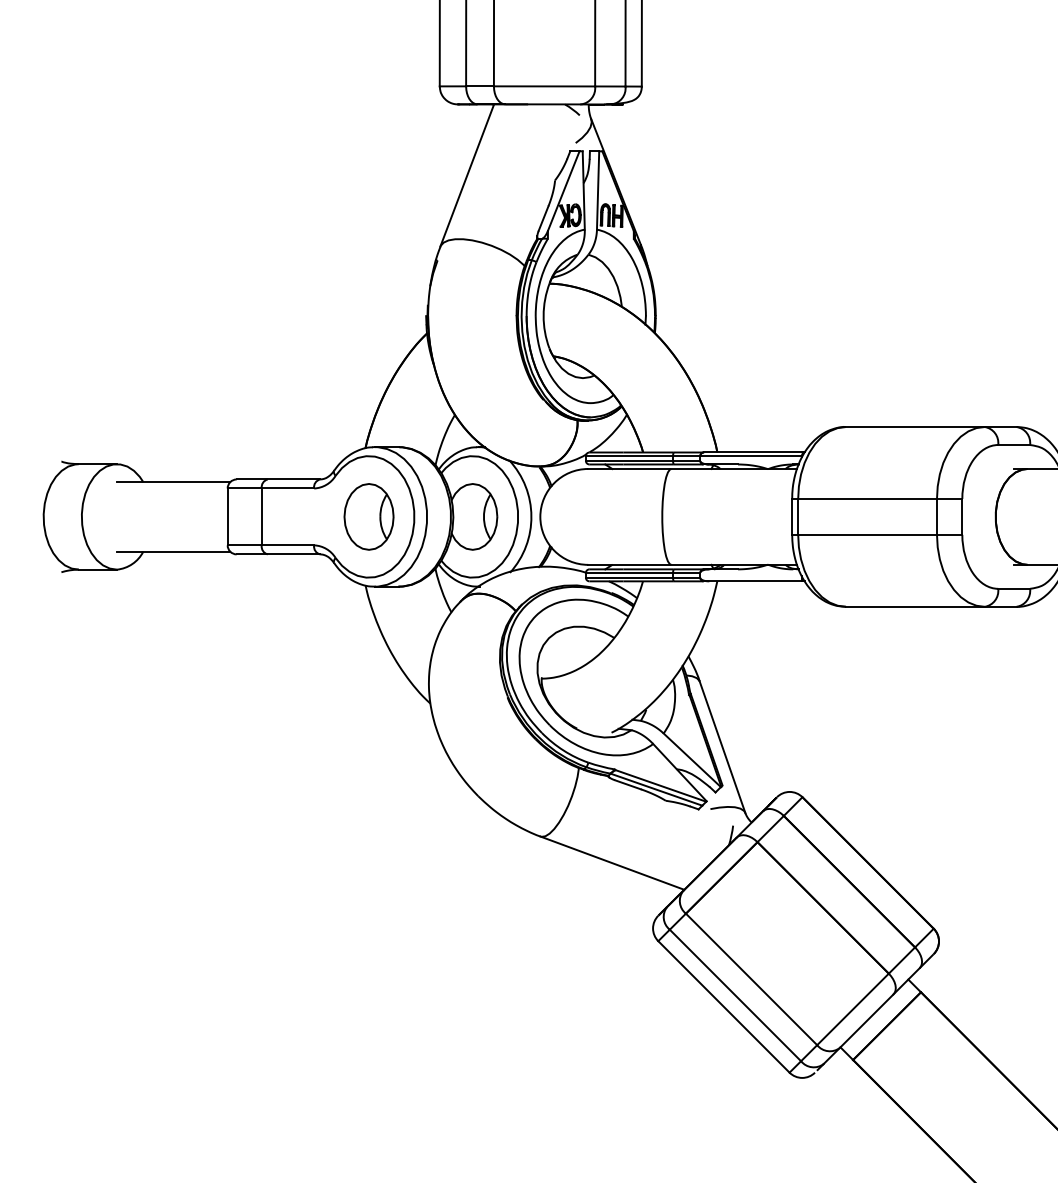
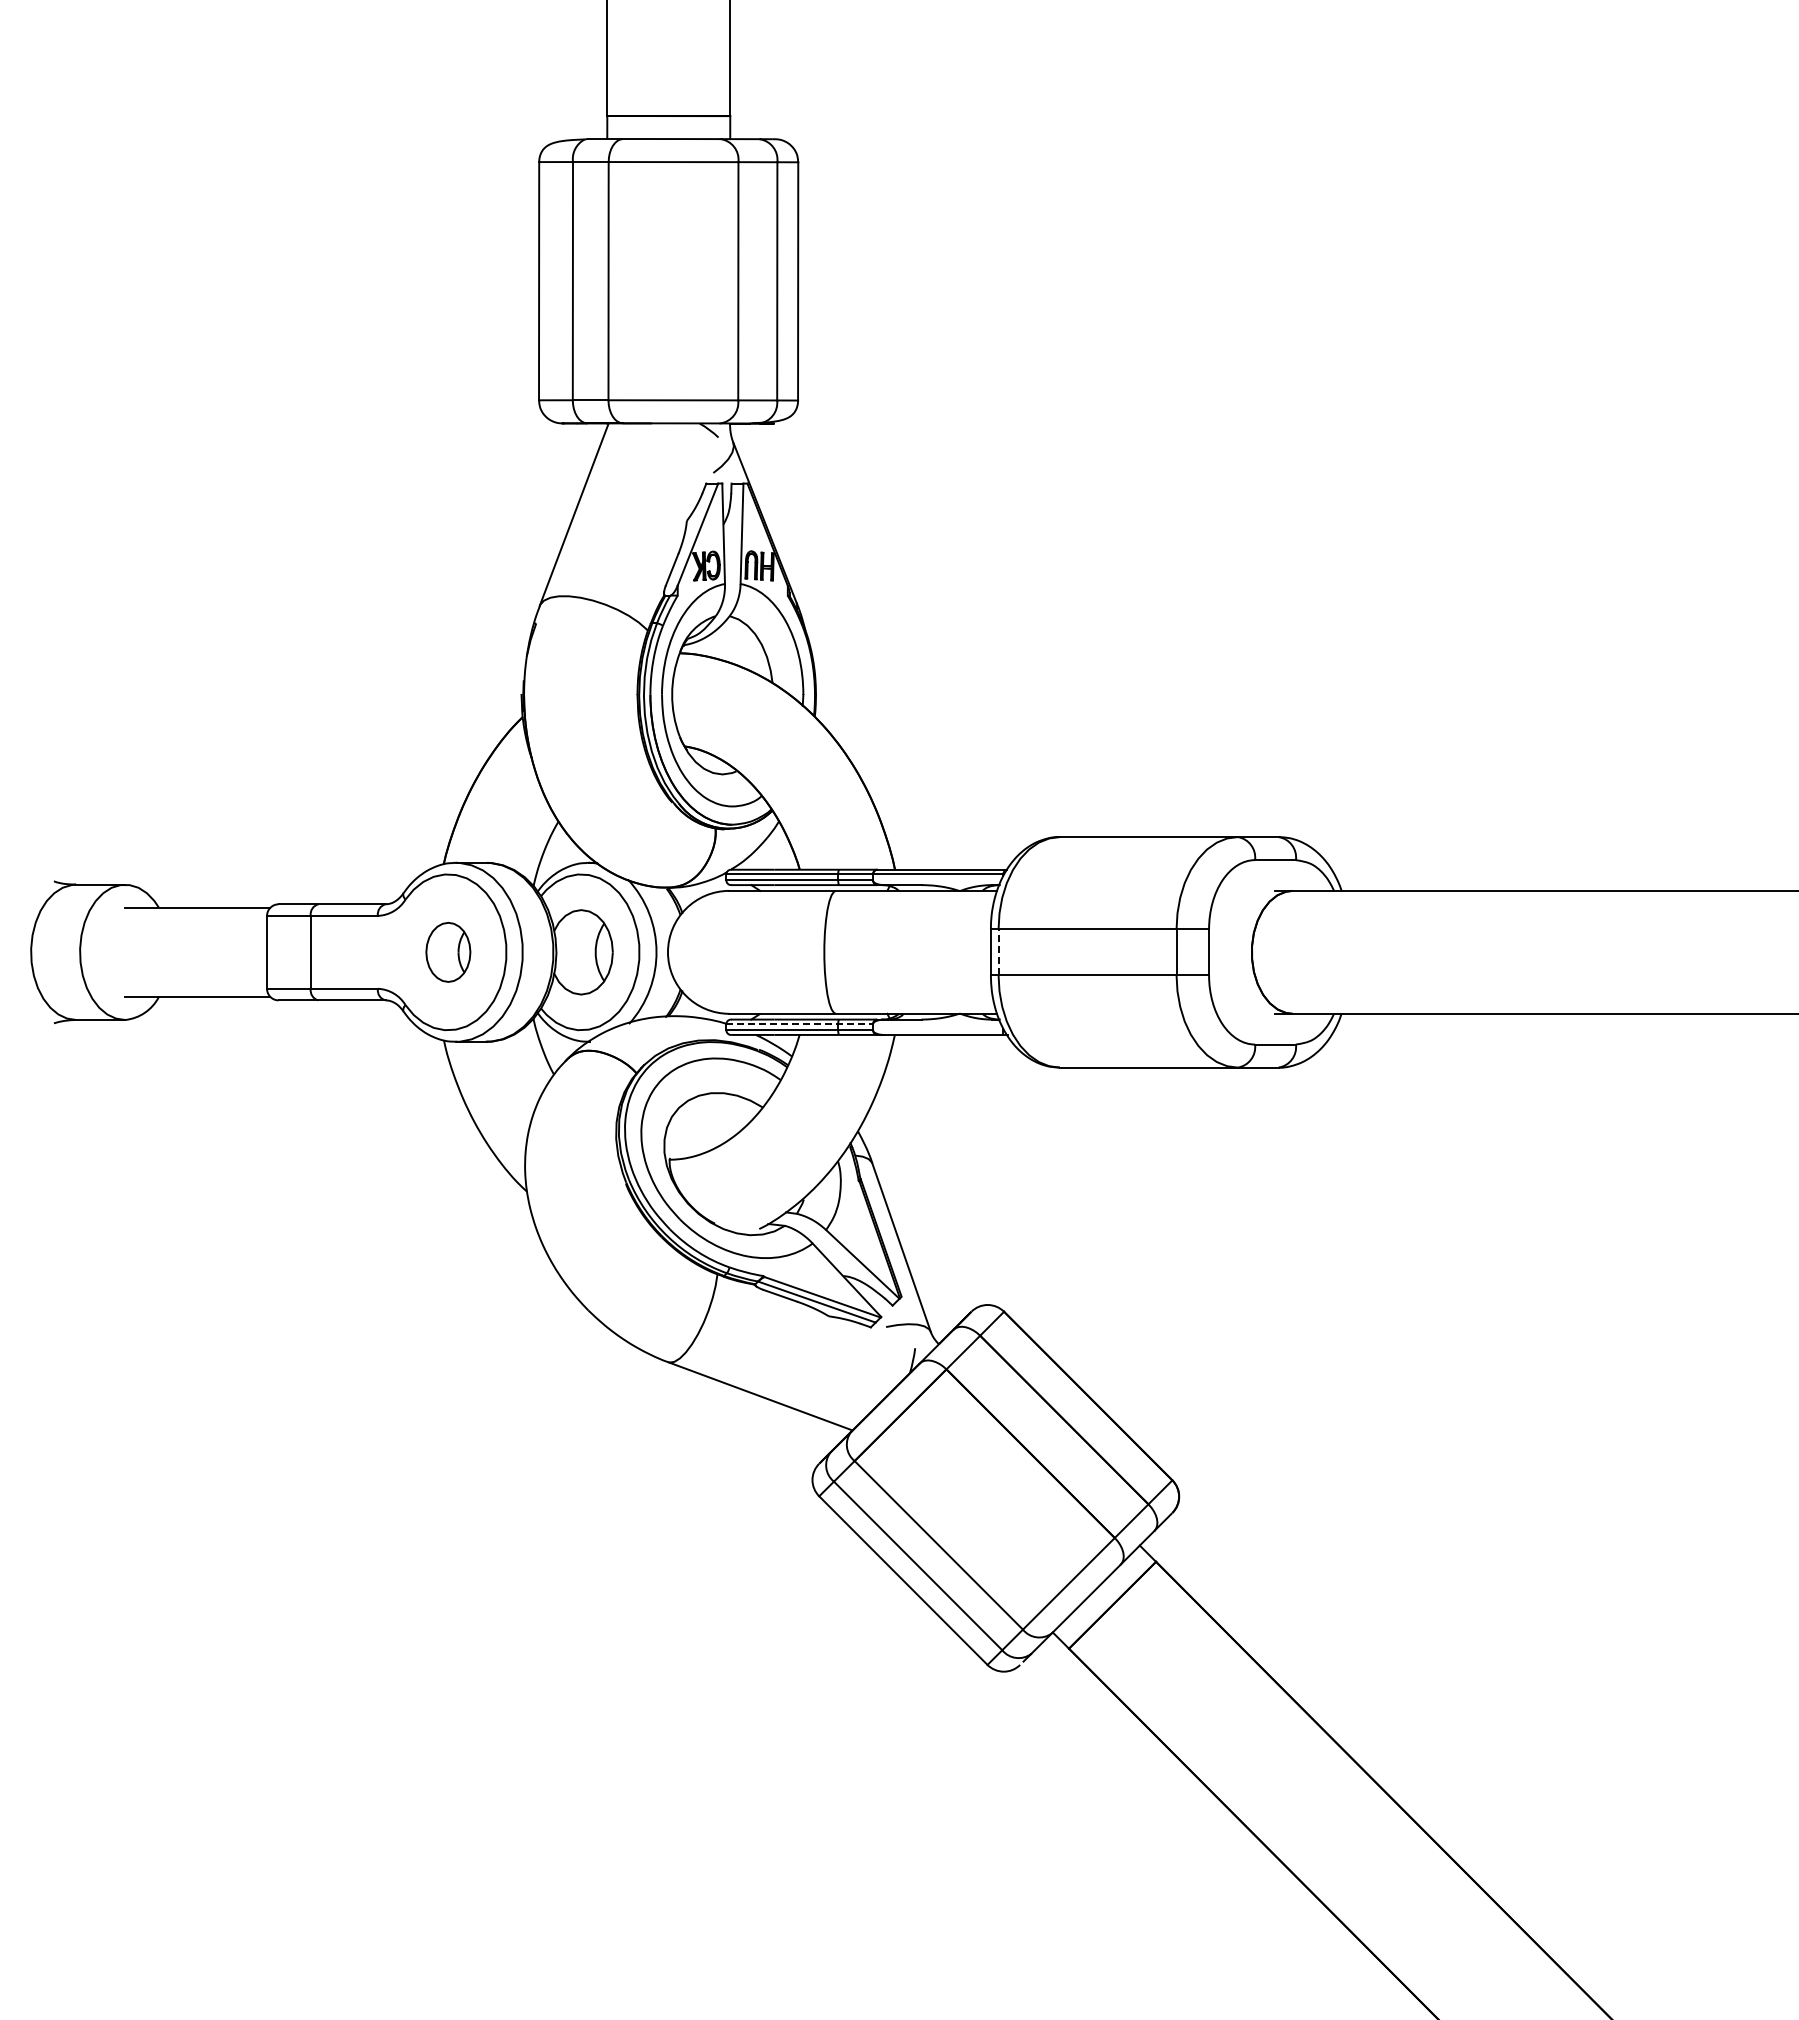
line: (798, 516) -> (998, 951), solid -> dashed
part: (369, 517) -> (448, 952), size x0.7
line: (643, 573) -> (800, 1024), solid -> dashed

